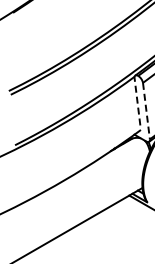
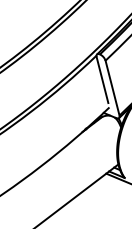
line: (137, 101) -> (102, 79), dashed -> solid
line: (146, 111) -> (112, 88), dashed -> solid

